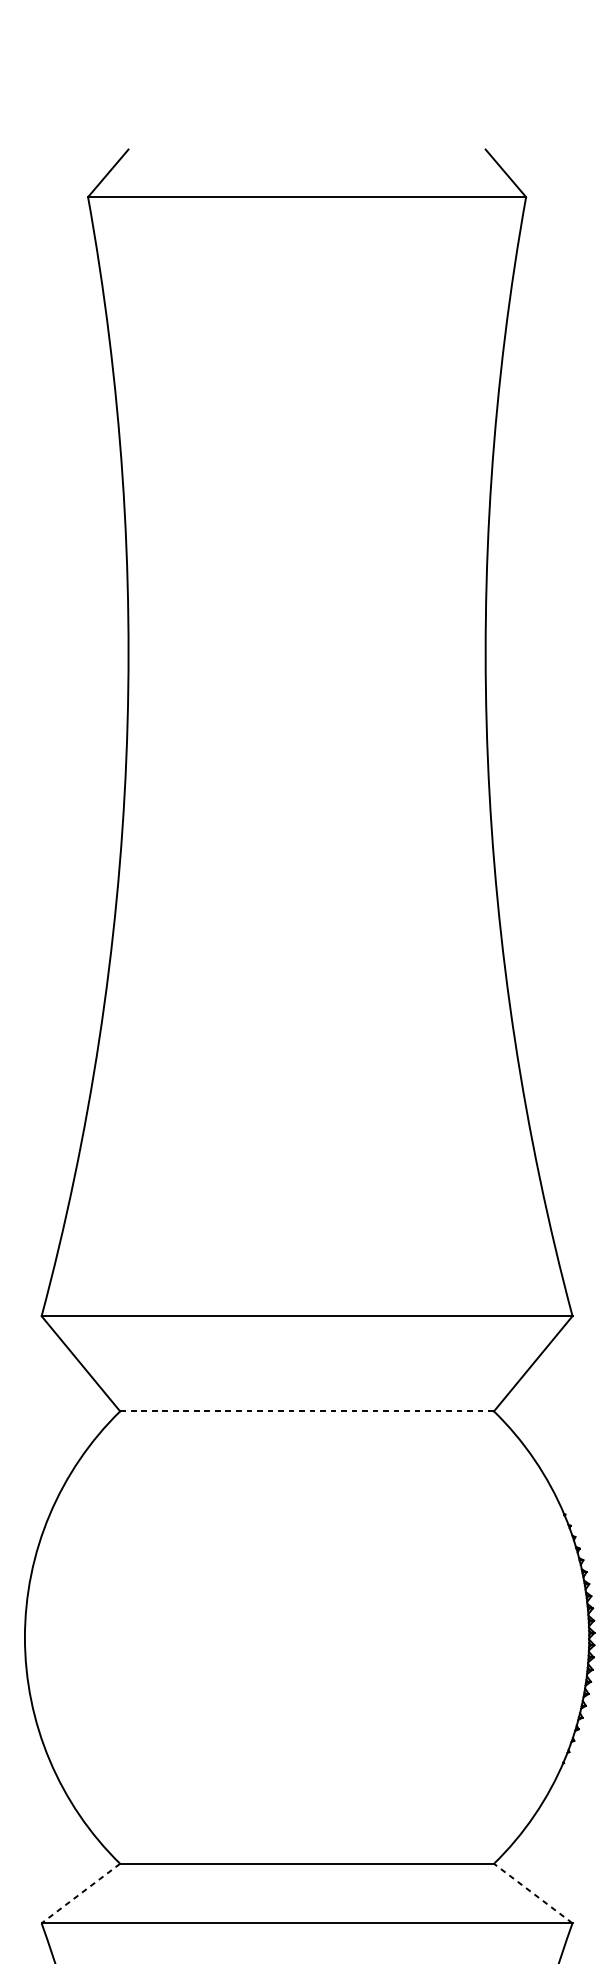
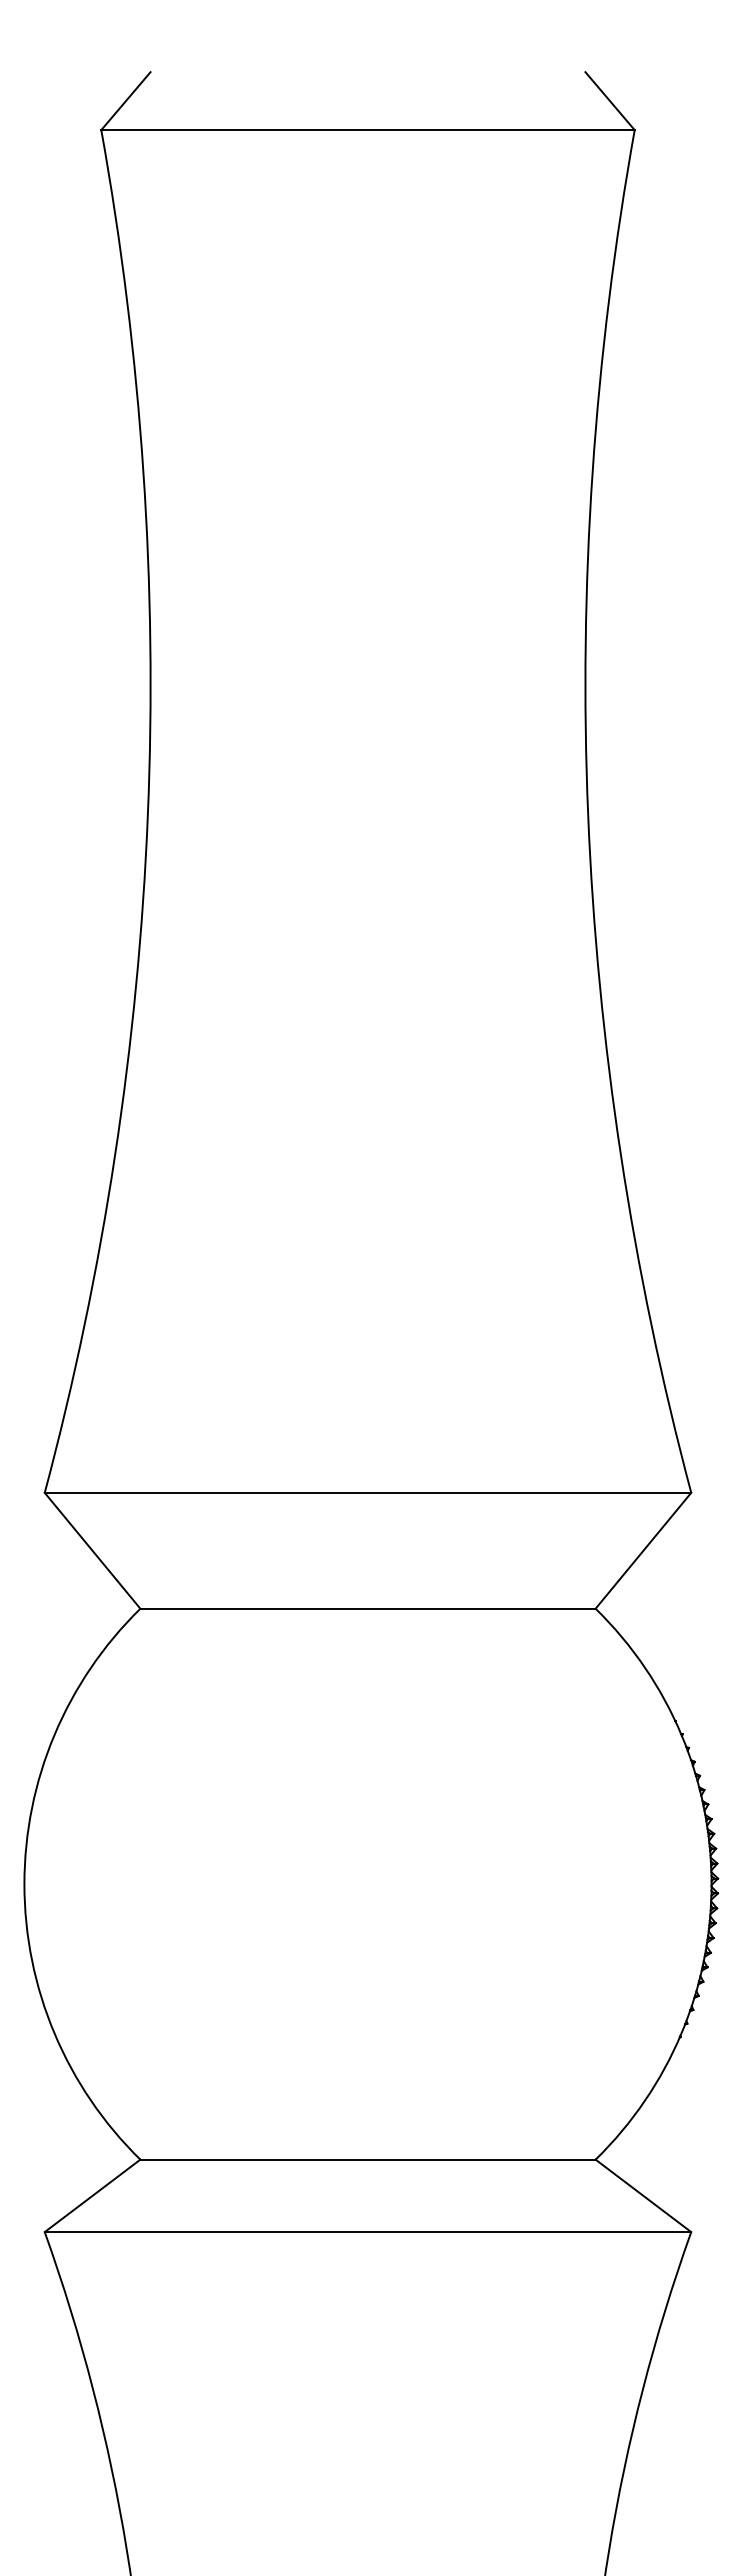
line: (307, 1411) -> (368, 1608), dashed -> solid
line: (533, 1893) -> (643, 2195), dashed -> solid
line: (80, 1894) -> (92, 2196), dashed -> solid

